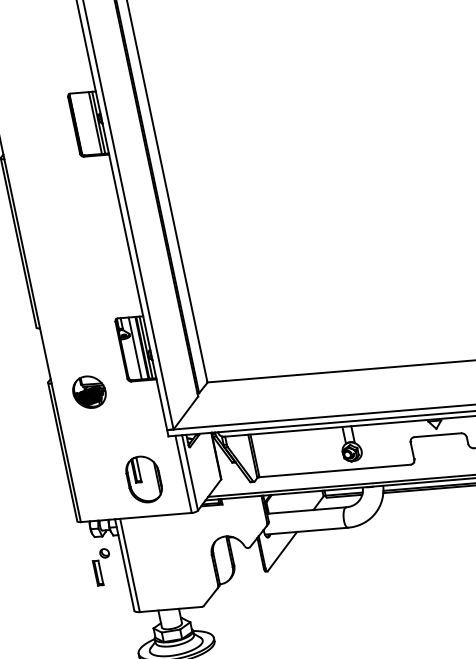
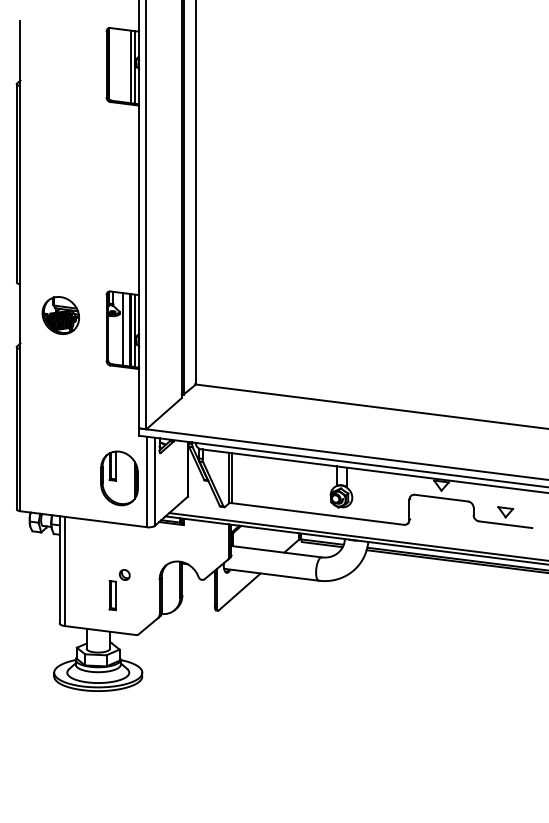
part: (89, 392) -> (60, 315), moved
part: (144, 479) -> (119, 478), moved
part: (102, 567) -> (119, 590), moved

